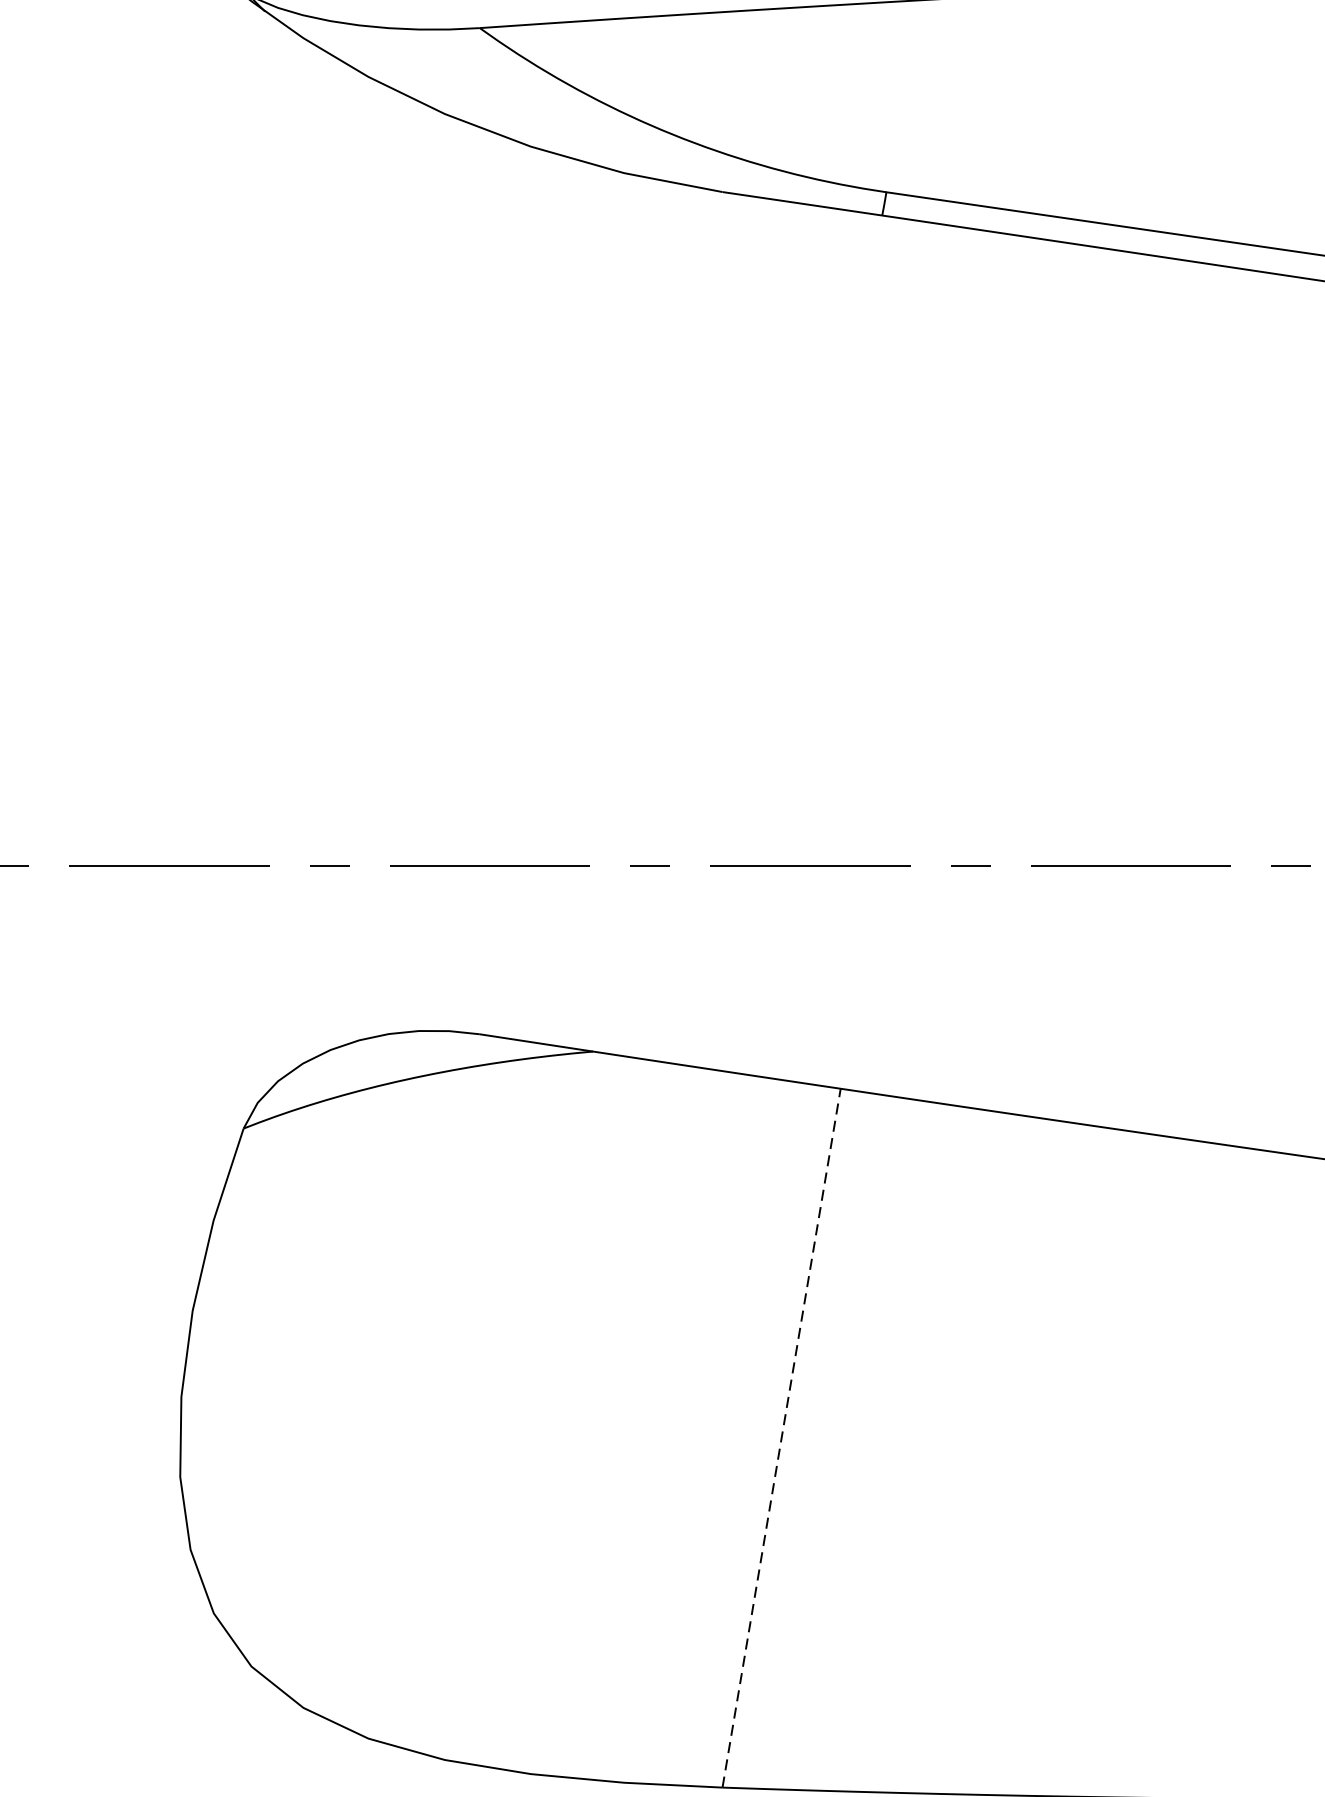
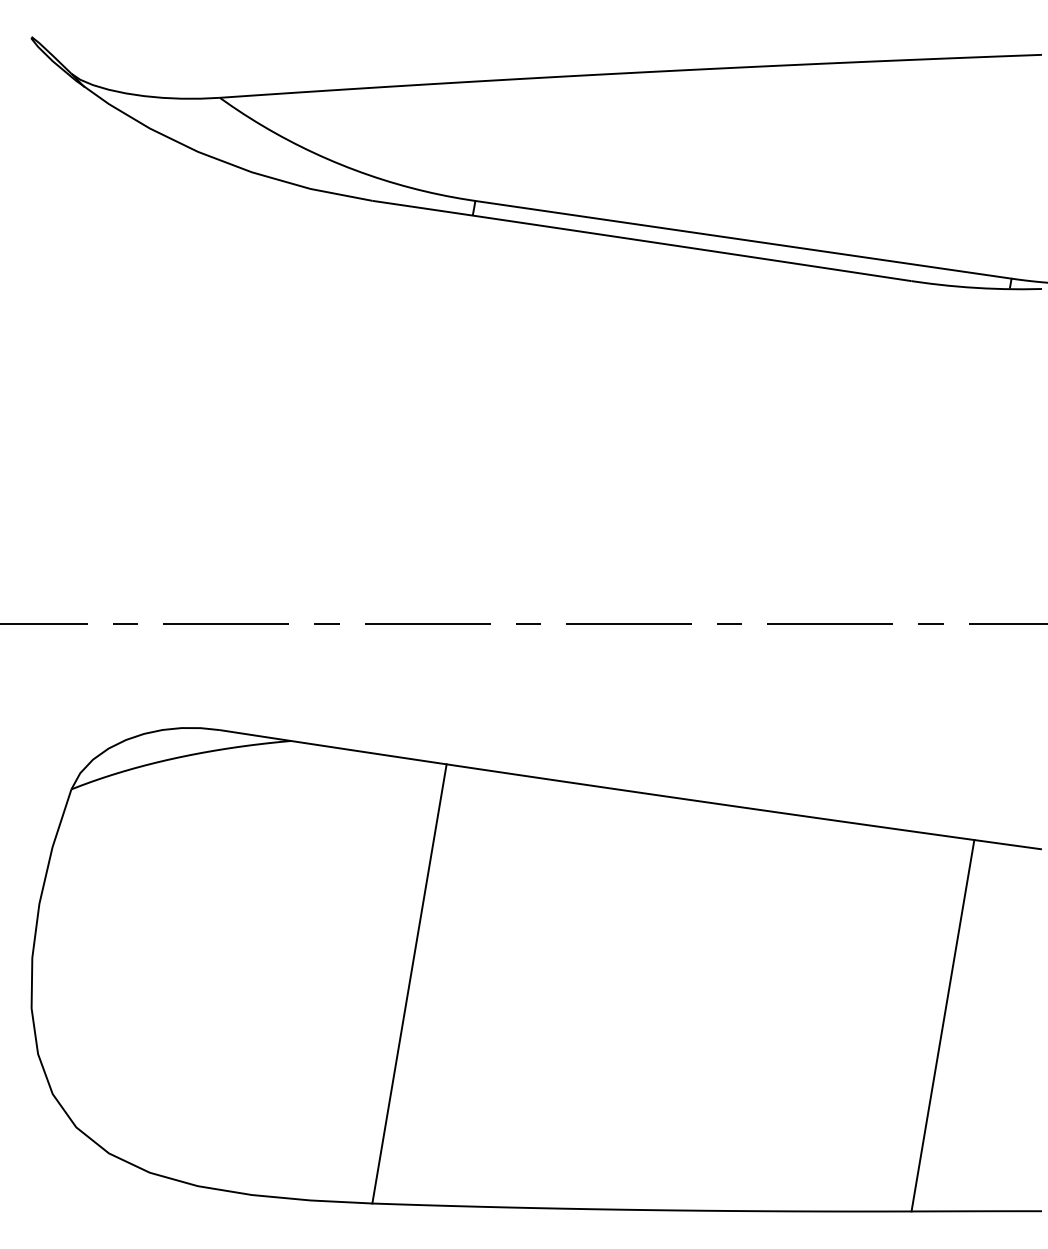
line: (781, 1437) -> (409, 983), dashed -> solid

